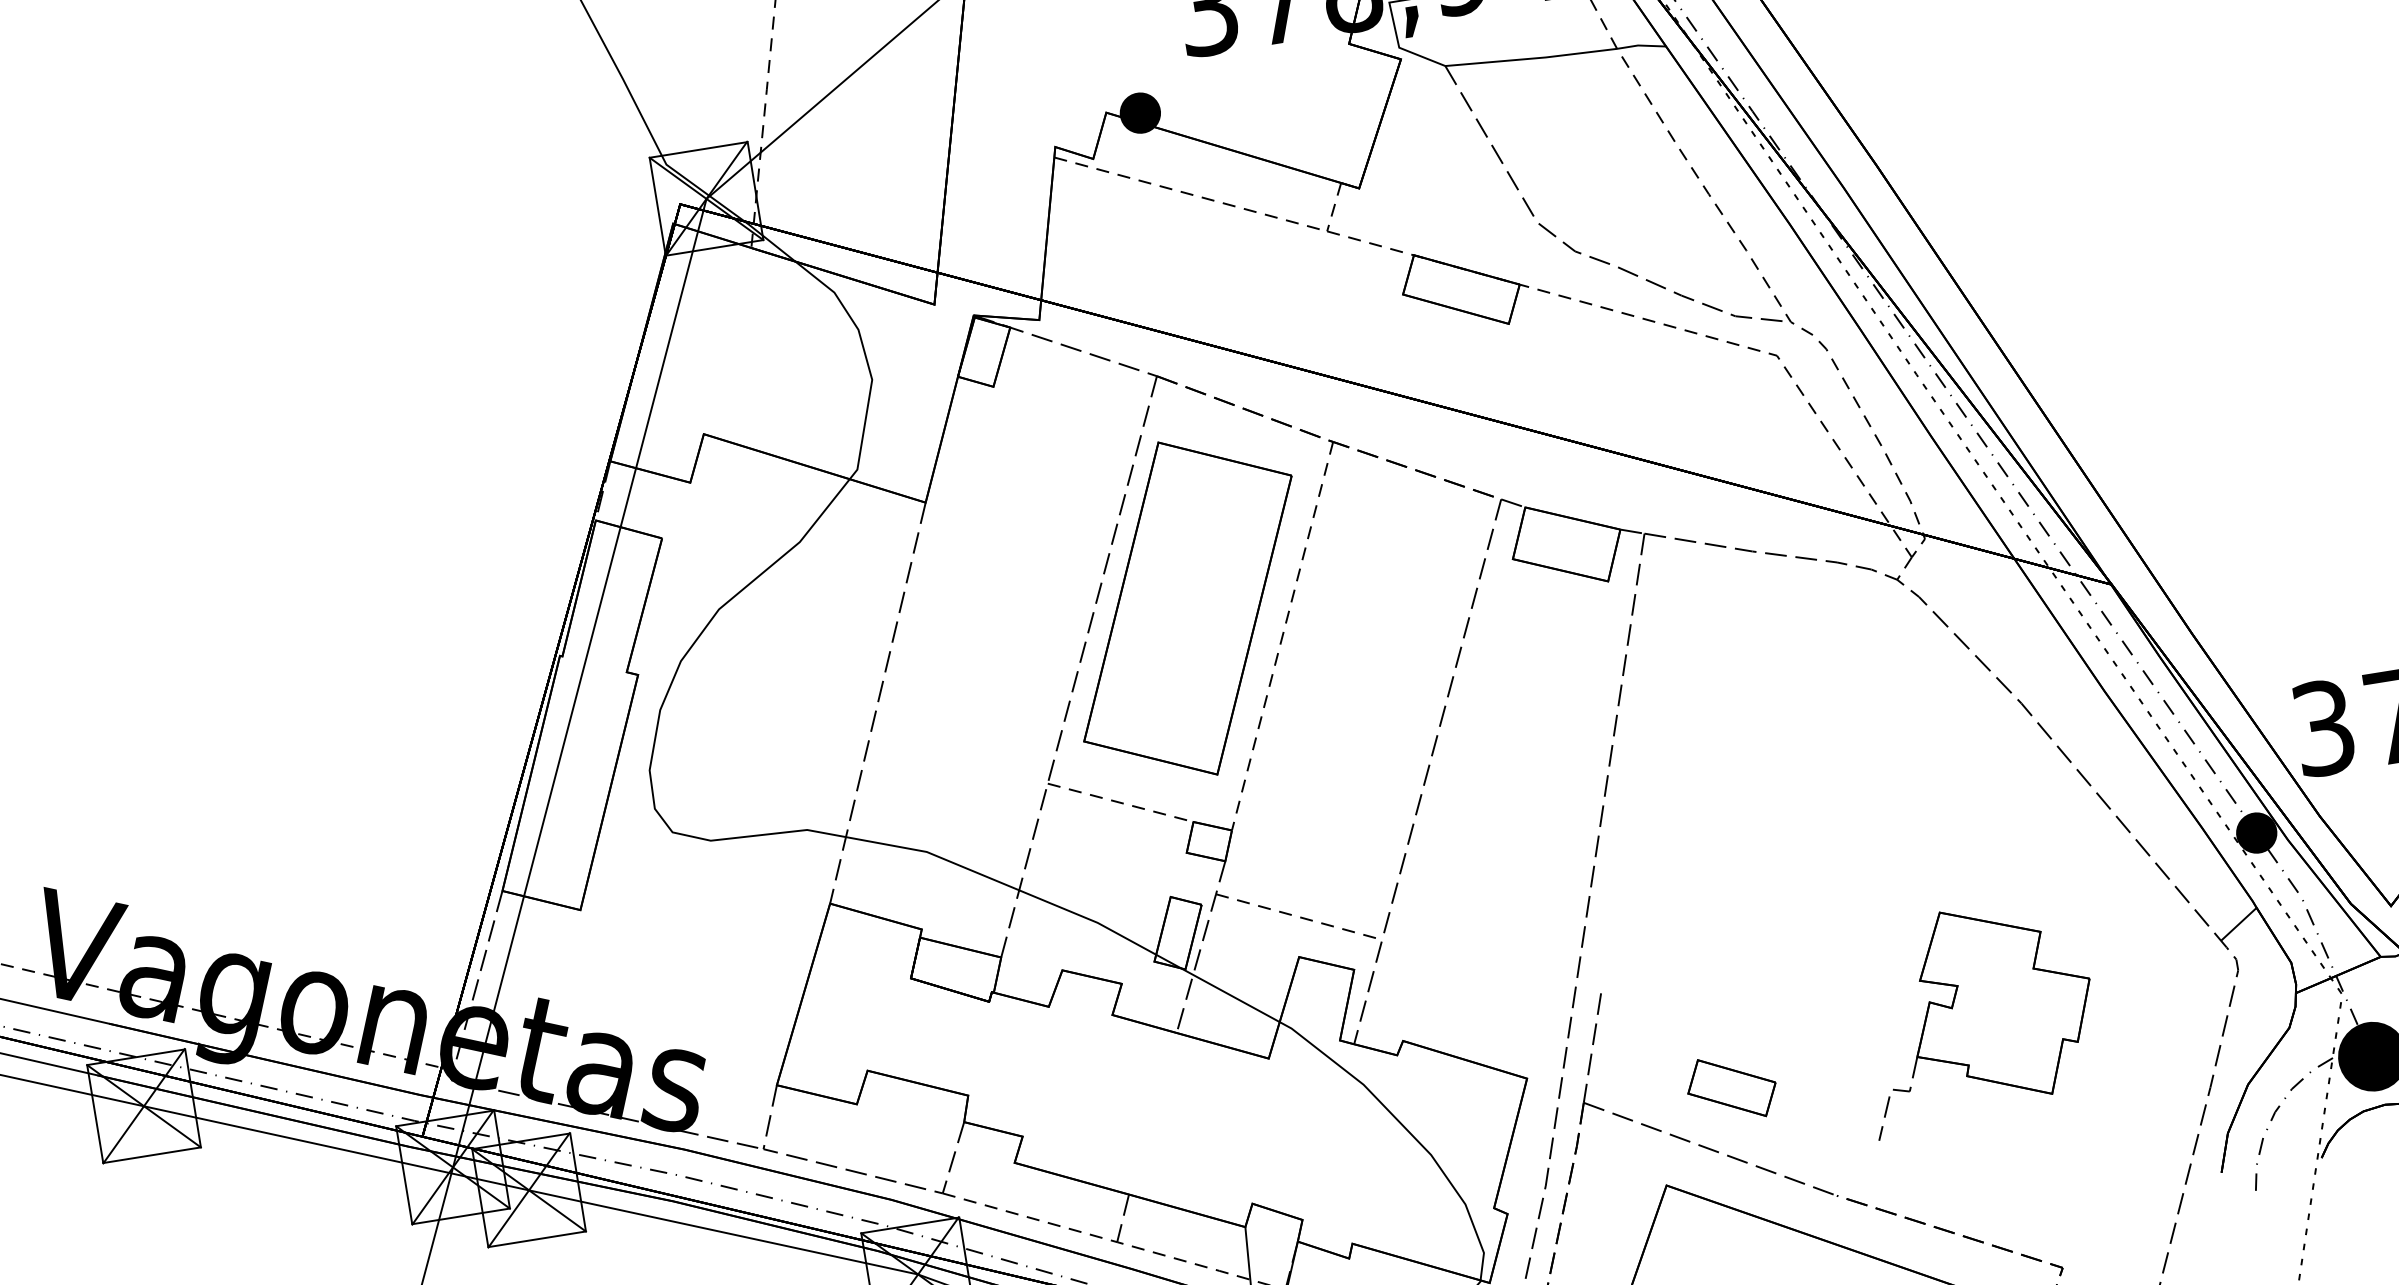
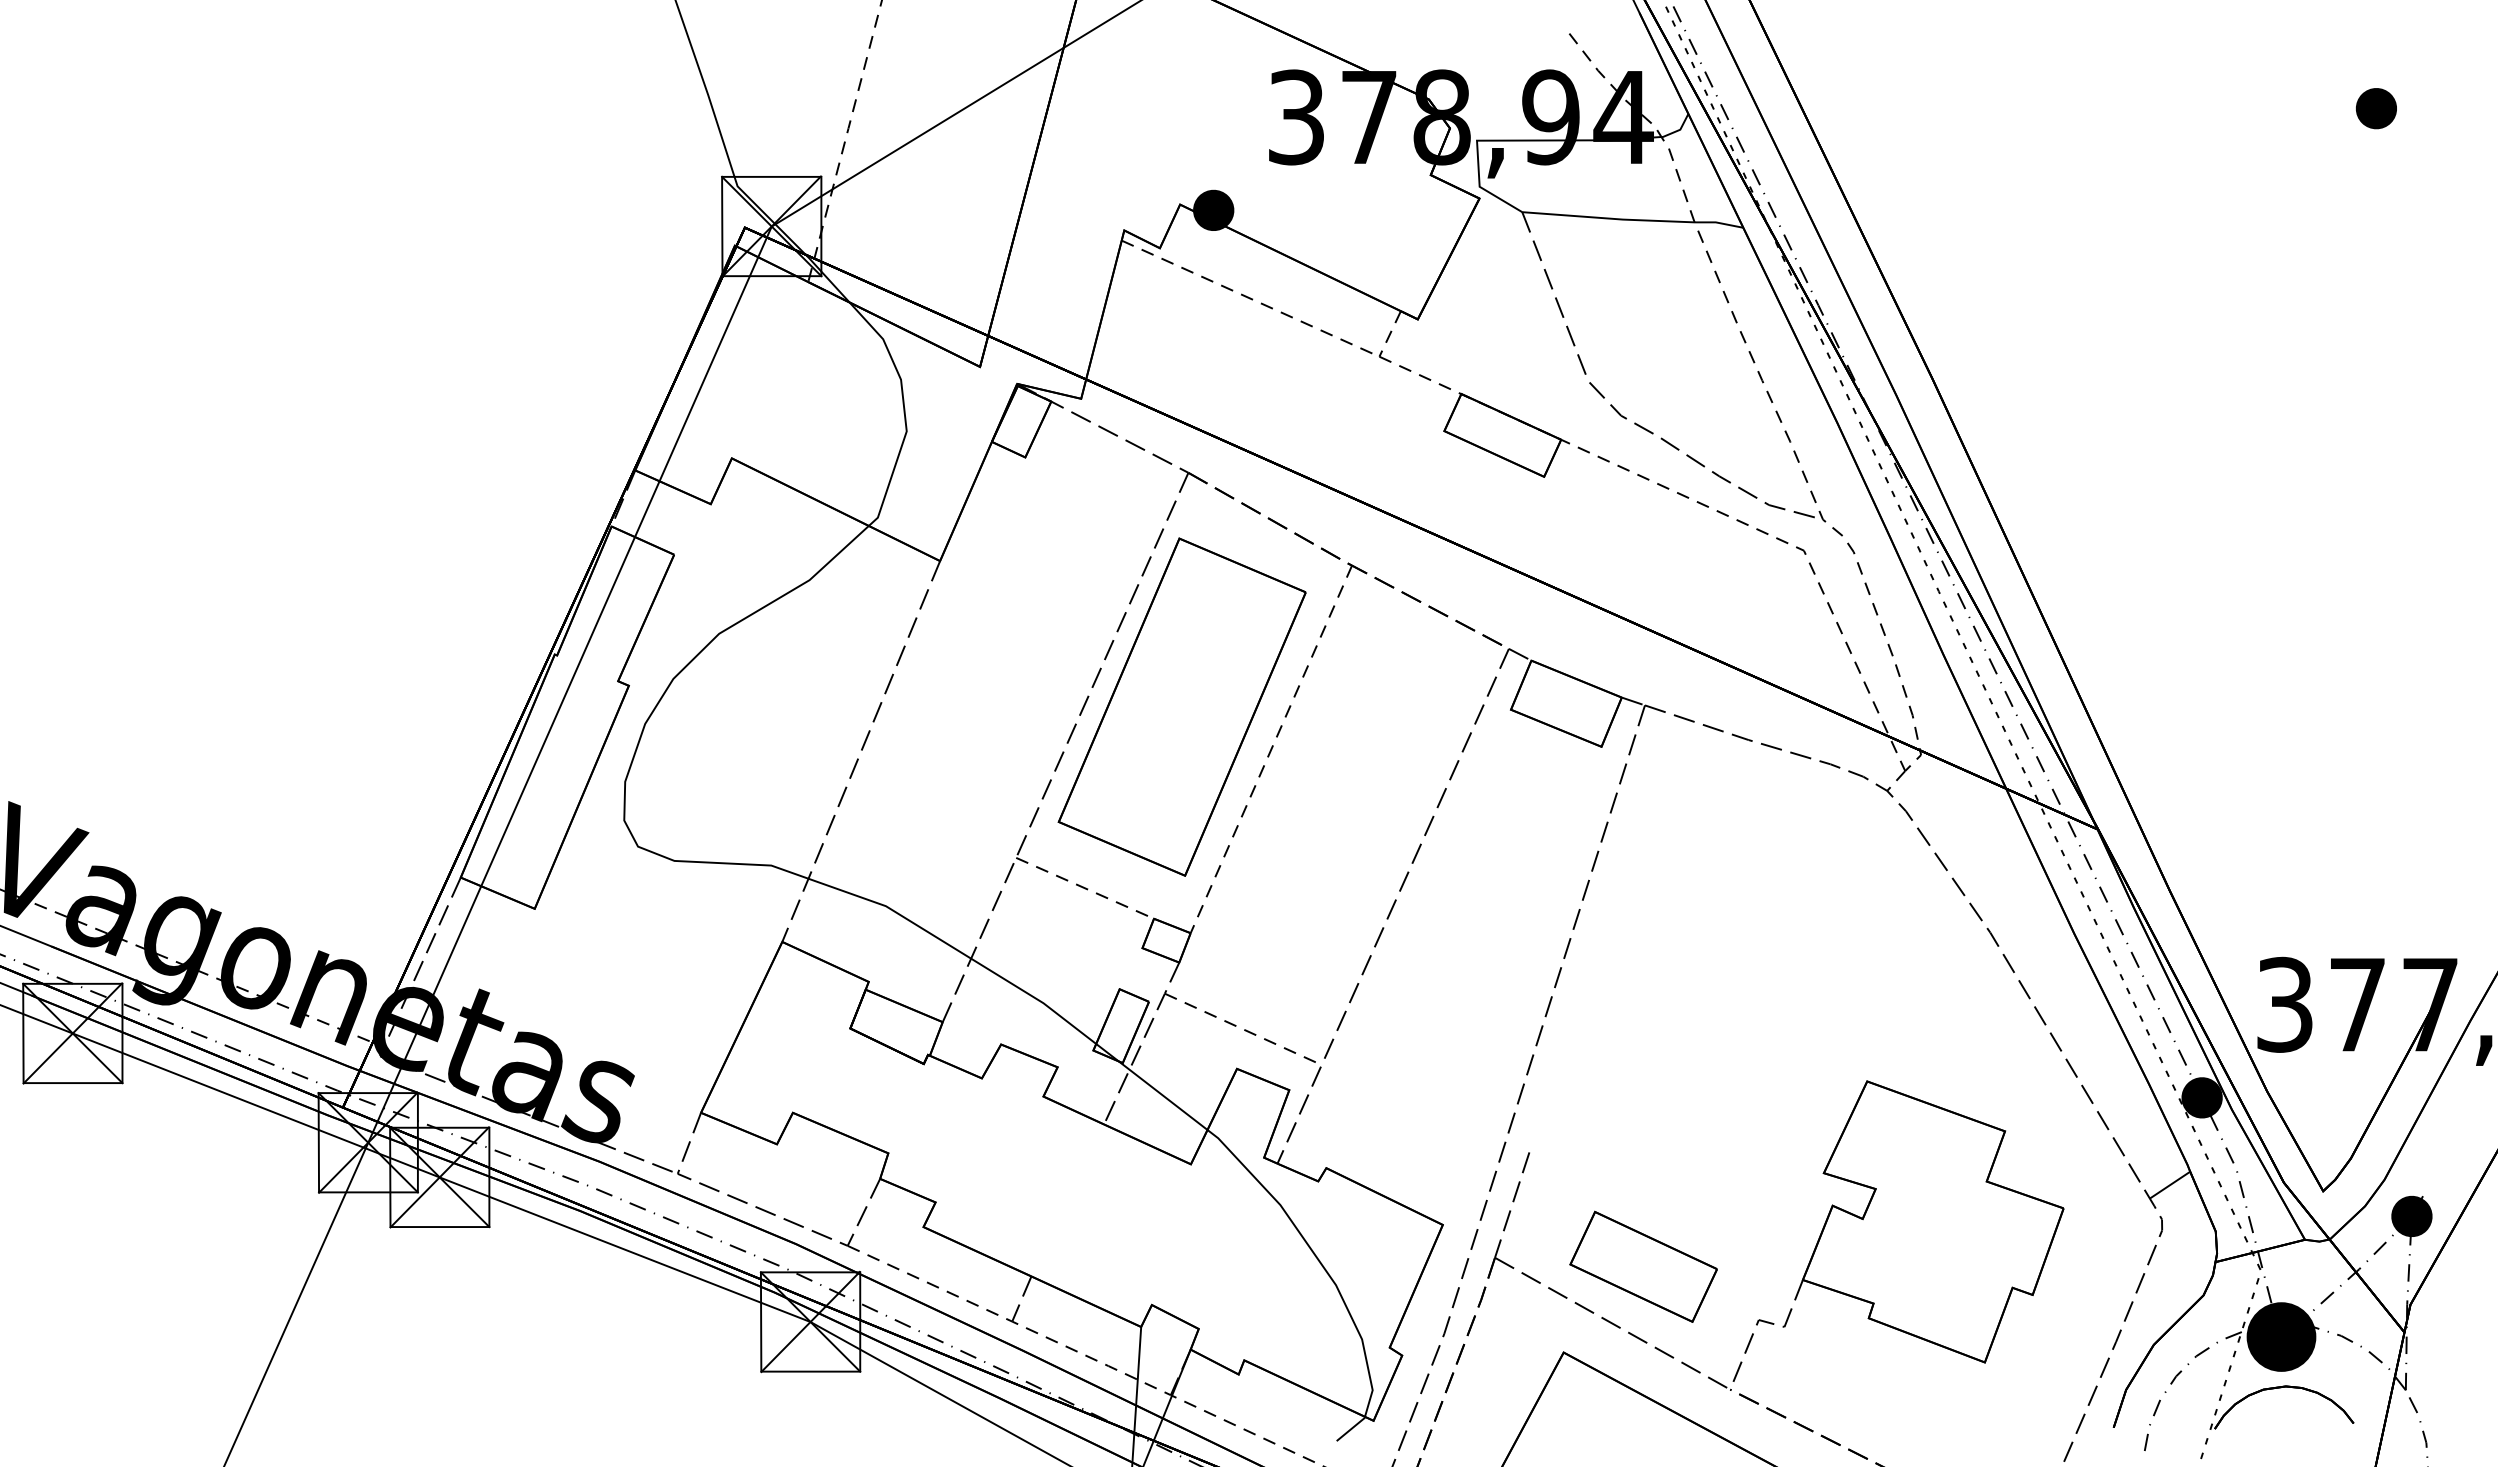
part: (1977, 1012) -> (1898, 1230), size x1.43
part: (1731, 1087) -> (1643, 1266), size x1.67

